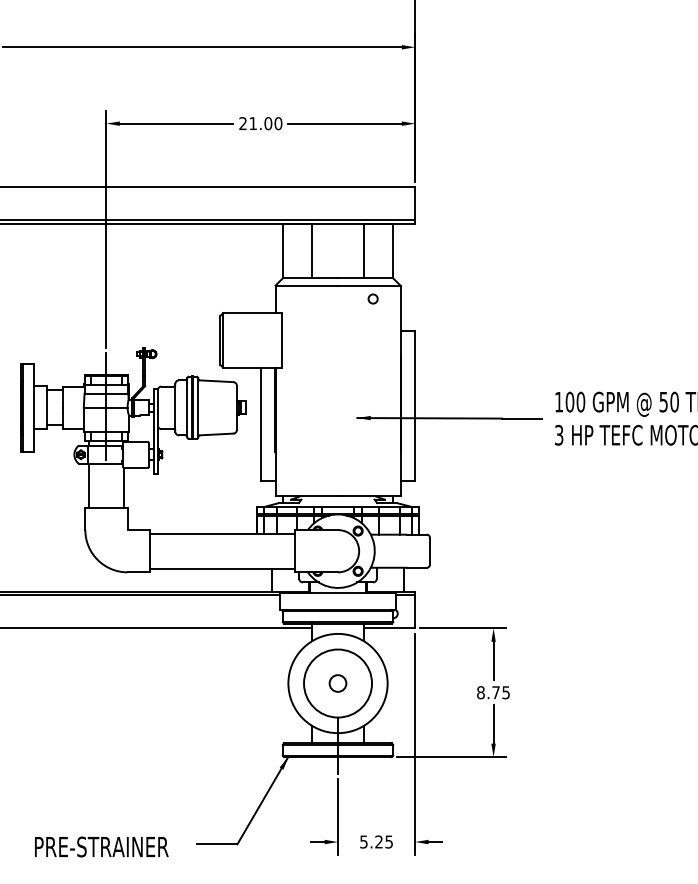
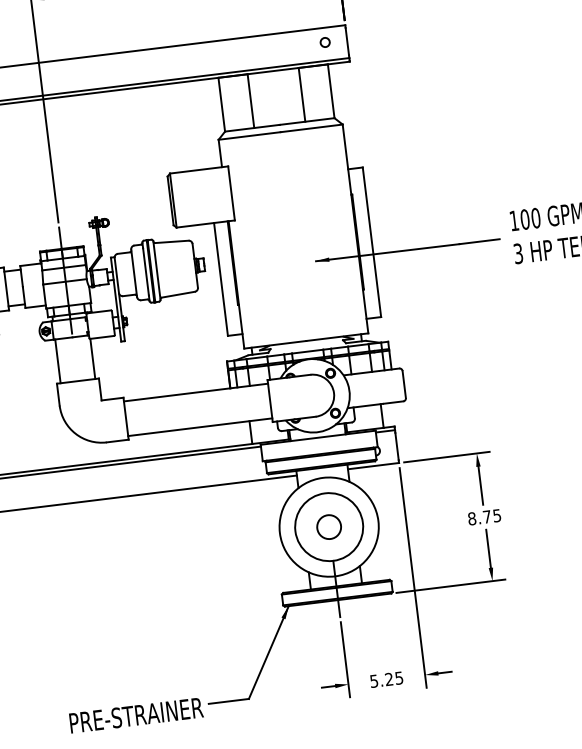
circle: (372, 298) -> (324, 42), moved
circle: (337, 683) -> (328, 527), size x1.43
text: (101, 846) -> (136, 715), moved

